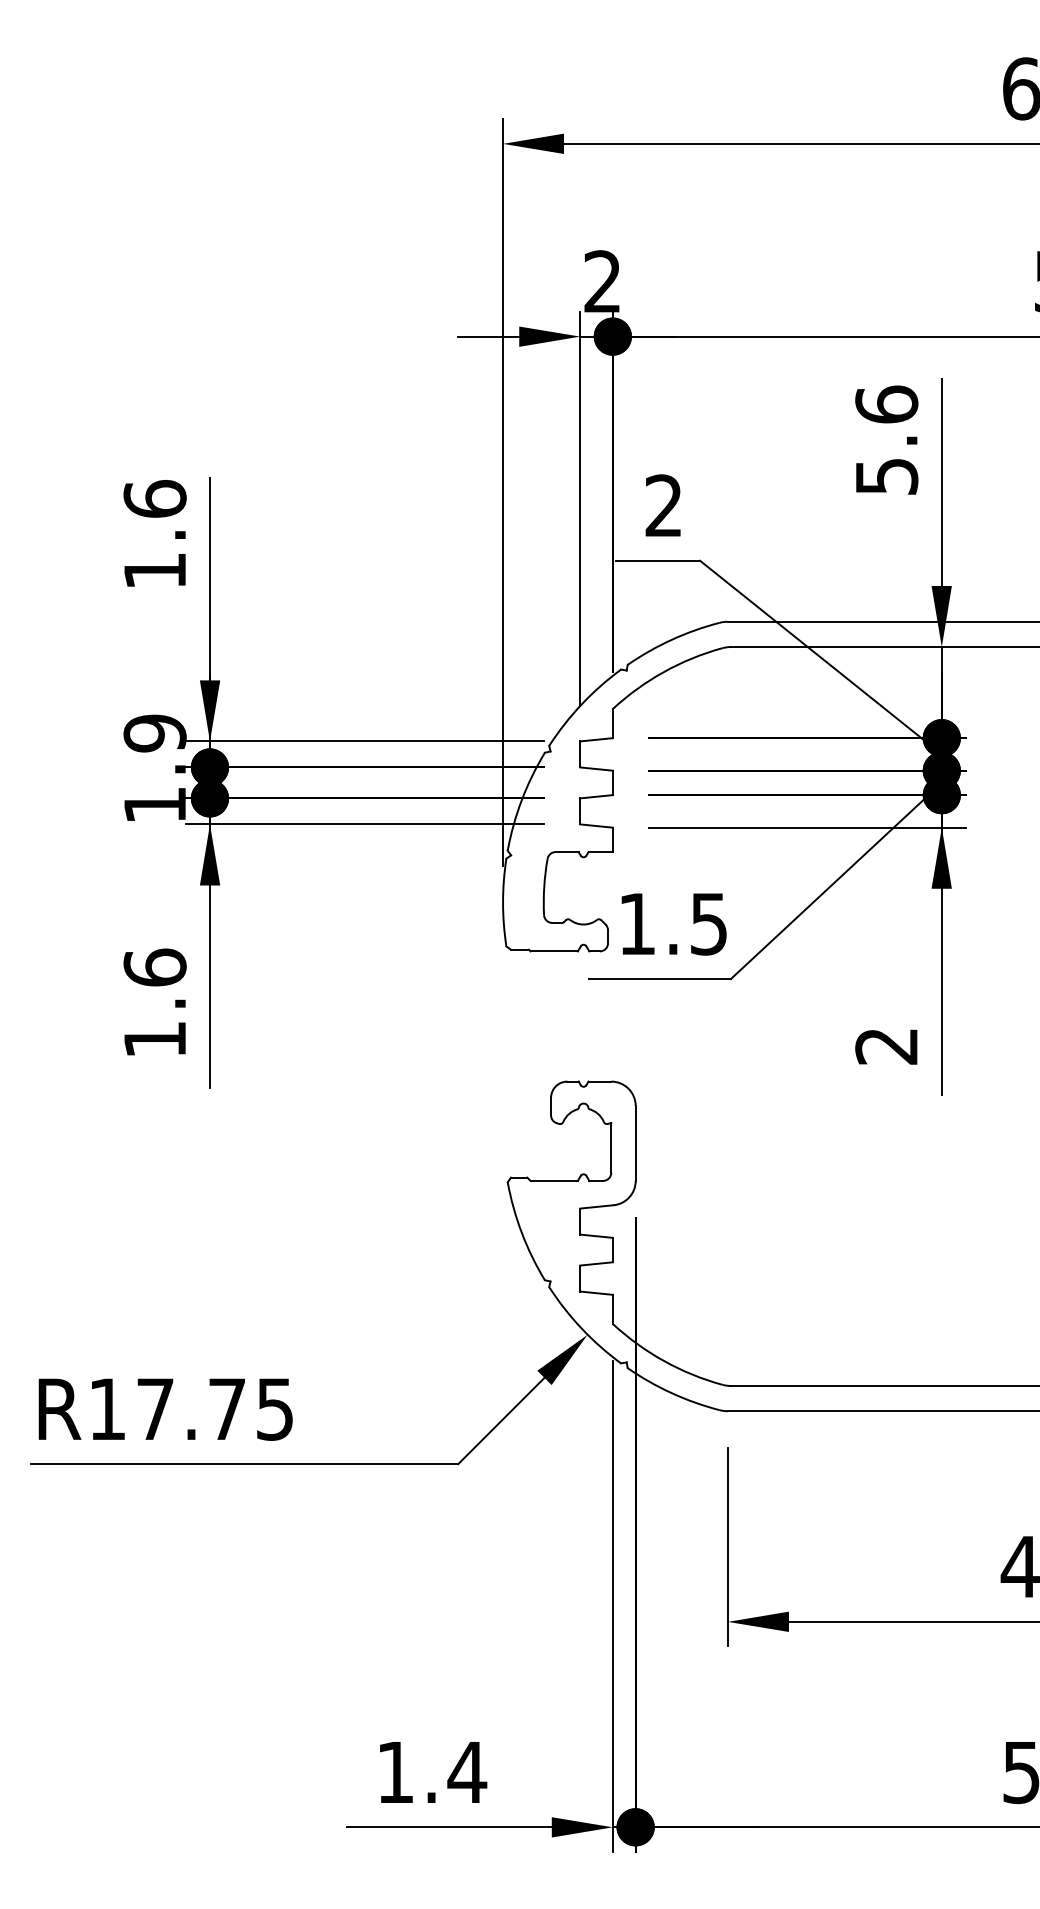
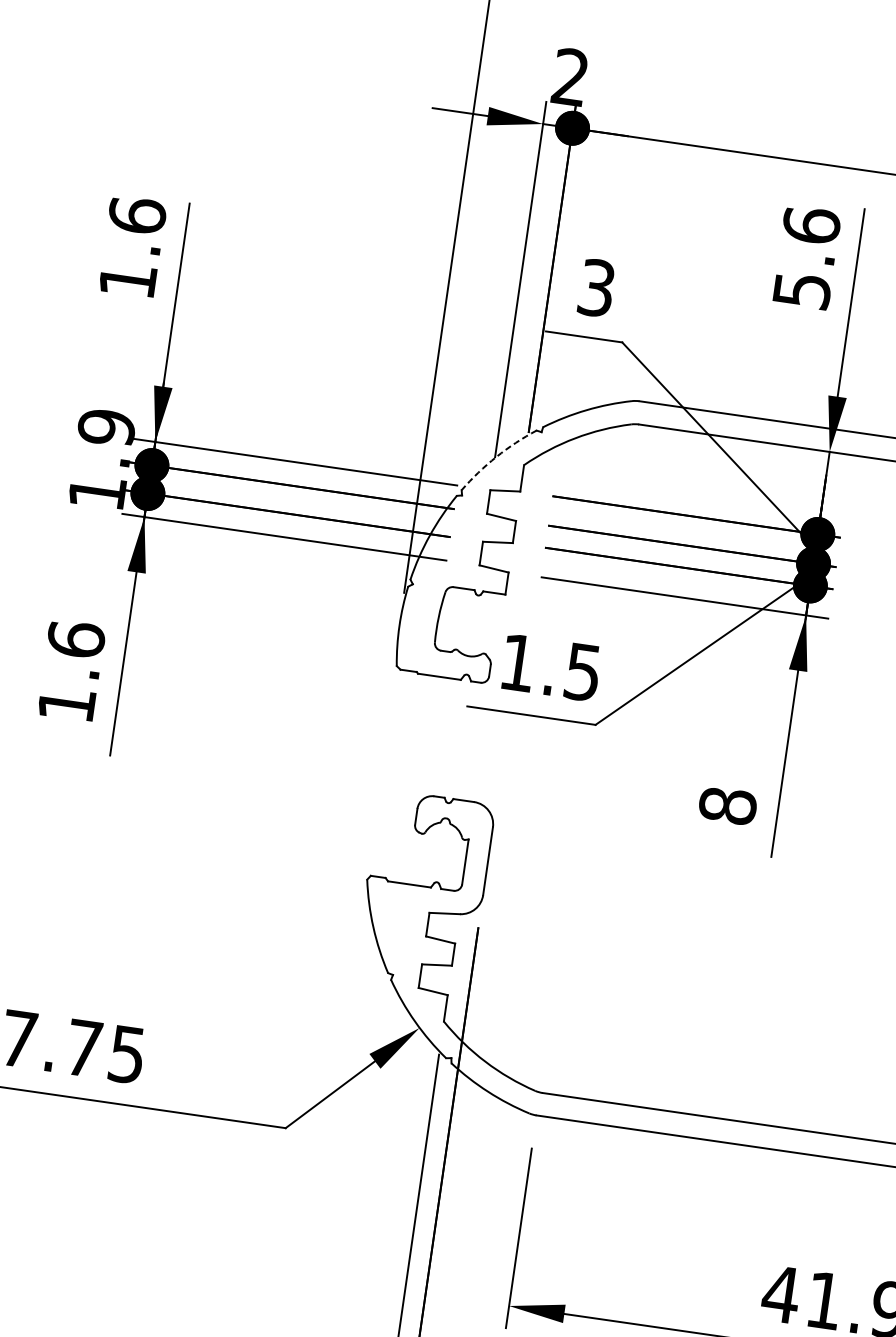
text: (663, 505) -> (596, 287), 2 -> 3
arc: (581, 704) -> (496, 457), solid -> dashed
text: (886, 1046) -> (727, 806), 2 -> 8

